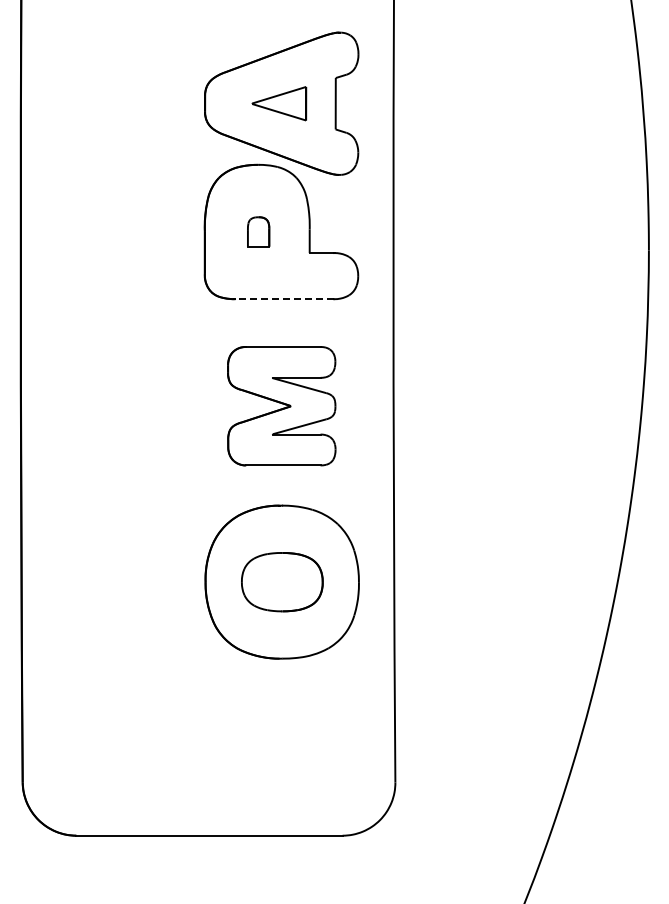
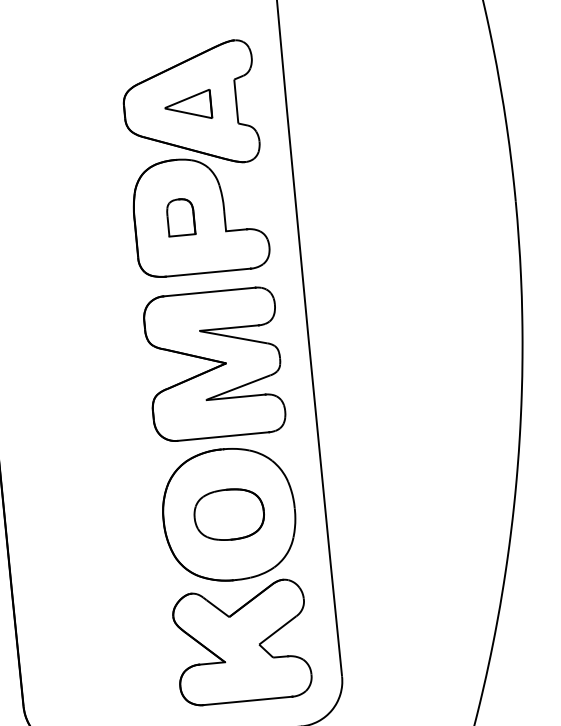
part: (258, 231) -> (180, 216), size x1.43
line: (284, 299) -> (208, 272), dashed -> solid
part: (281, 405) -> (214, 363), size x1.43
part: (282, 731) -> (241, 642), added

